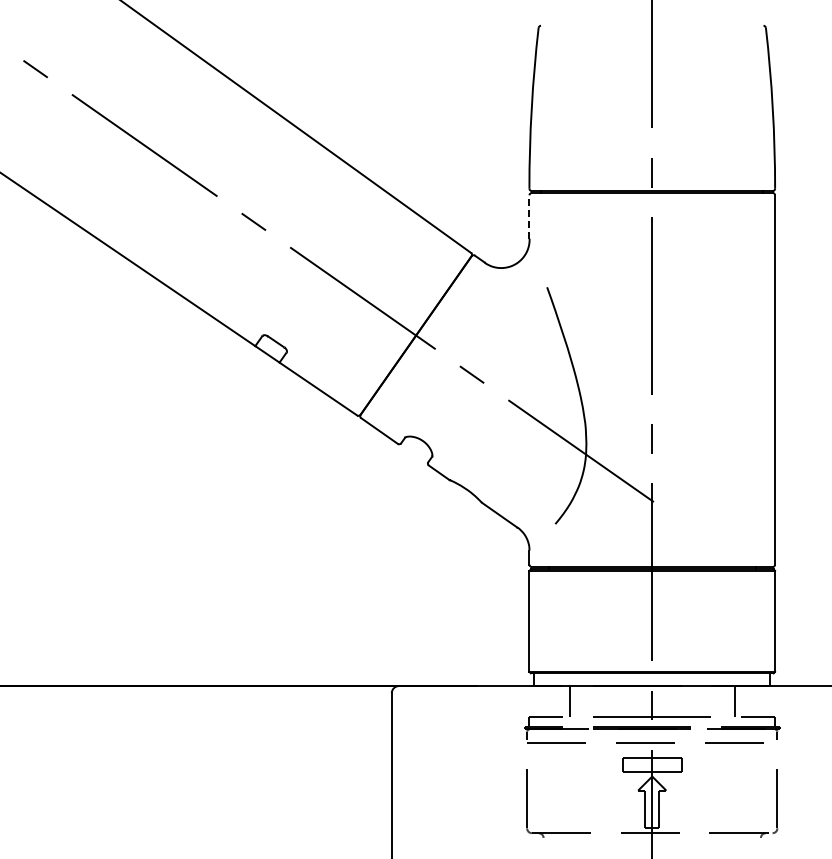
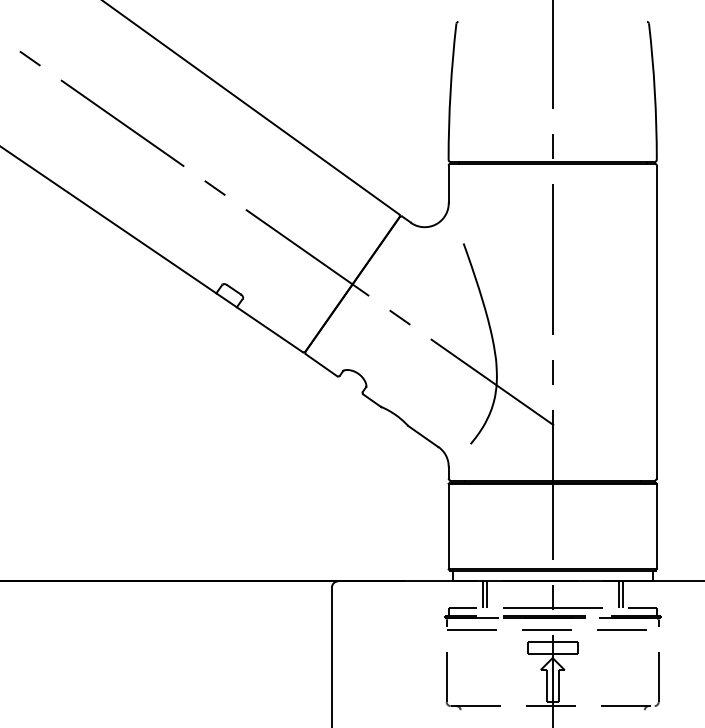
line: (529, 216) -> (448, 183), dashed -> solid
line: (574, 701) -> (486, 594), added
line: (730, 701) -> (619, 594), added

